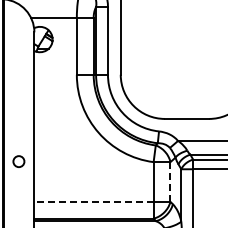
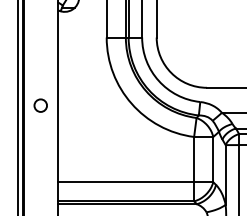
circle: (18, 161) -> (40, 105), moved
line: (170, 181) -> (213, 159), dashed -> solid
line: (94, 201) -> (126, 181), dashed -> solid

